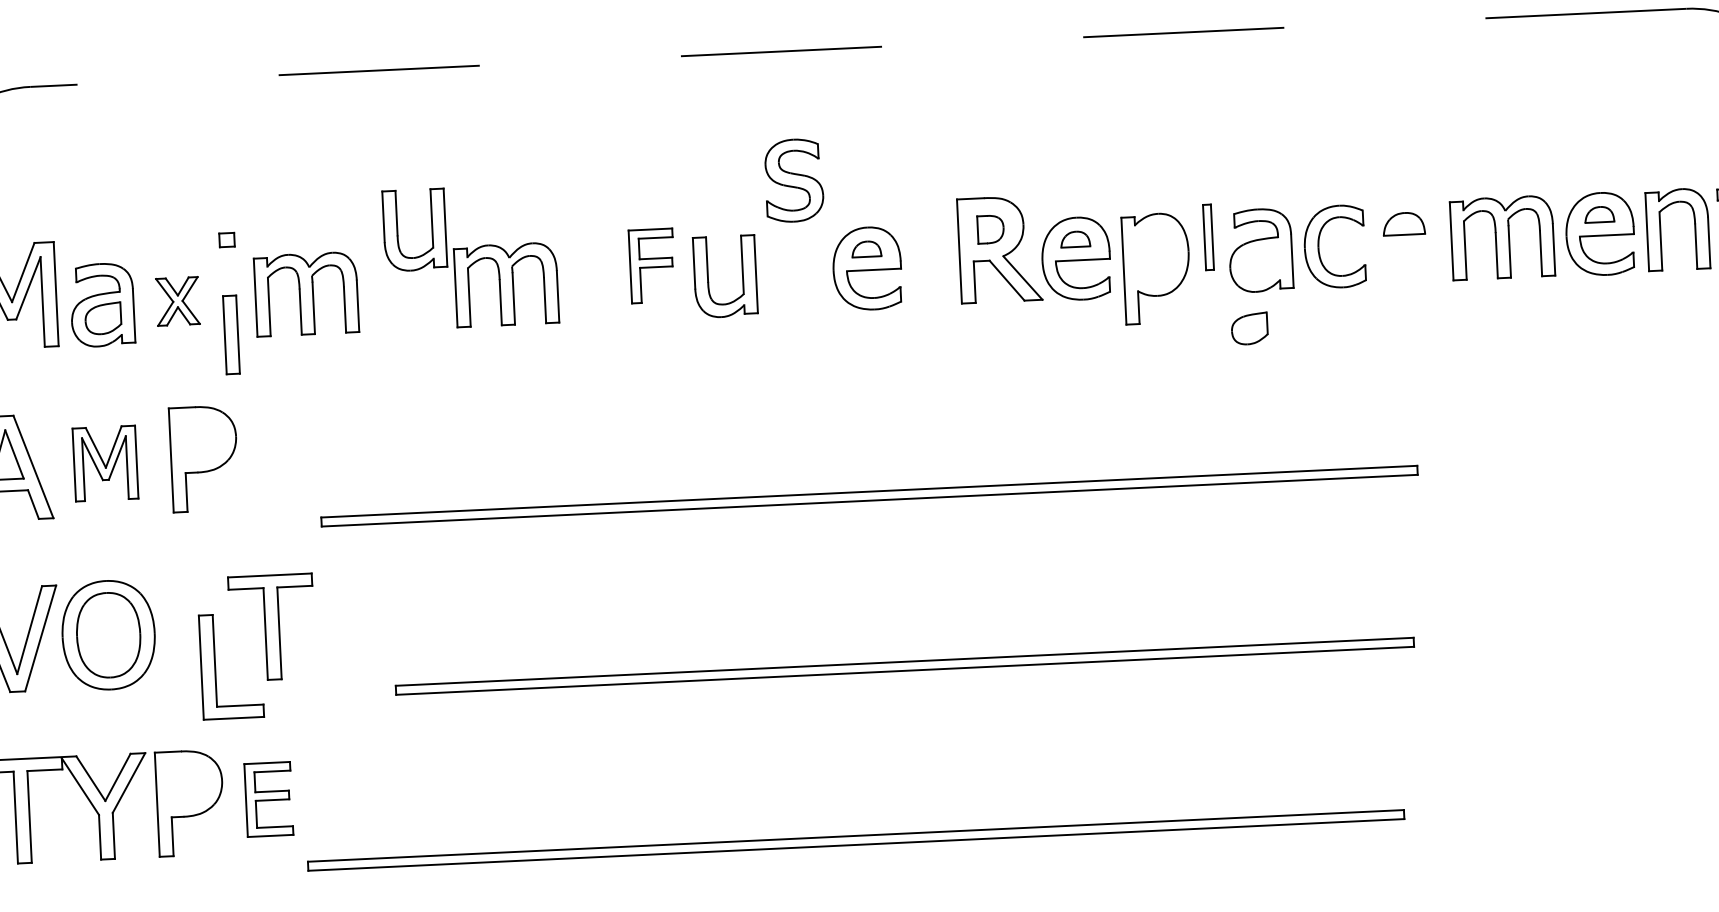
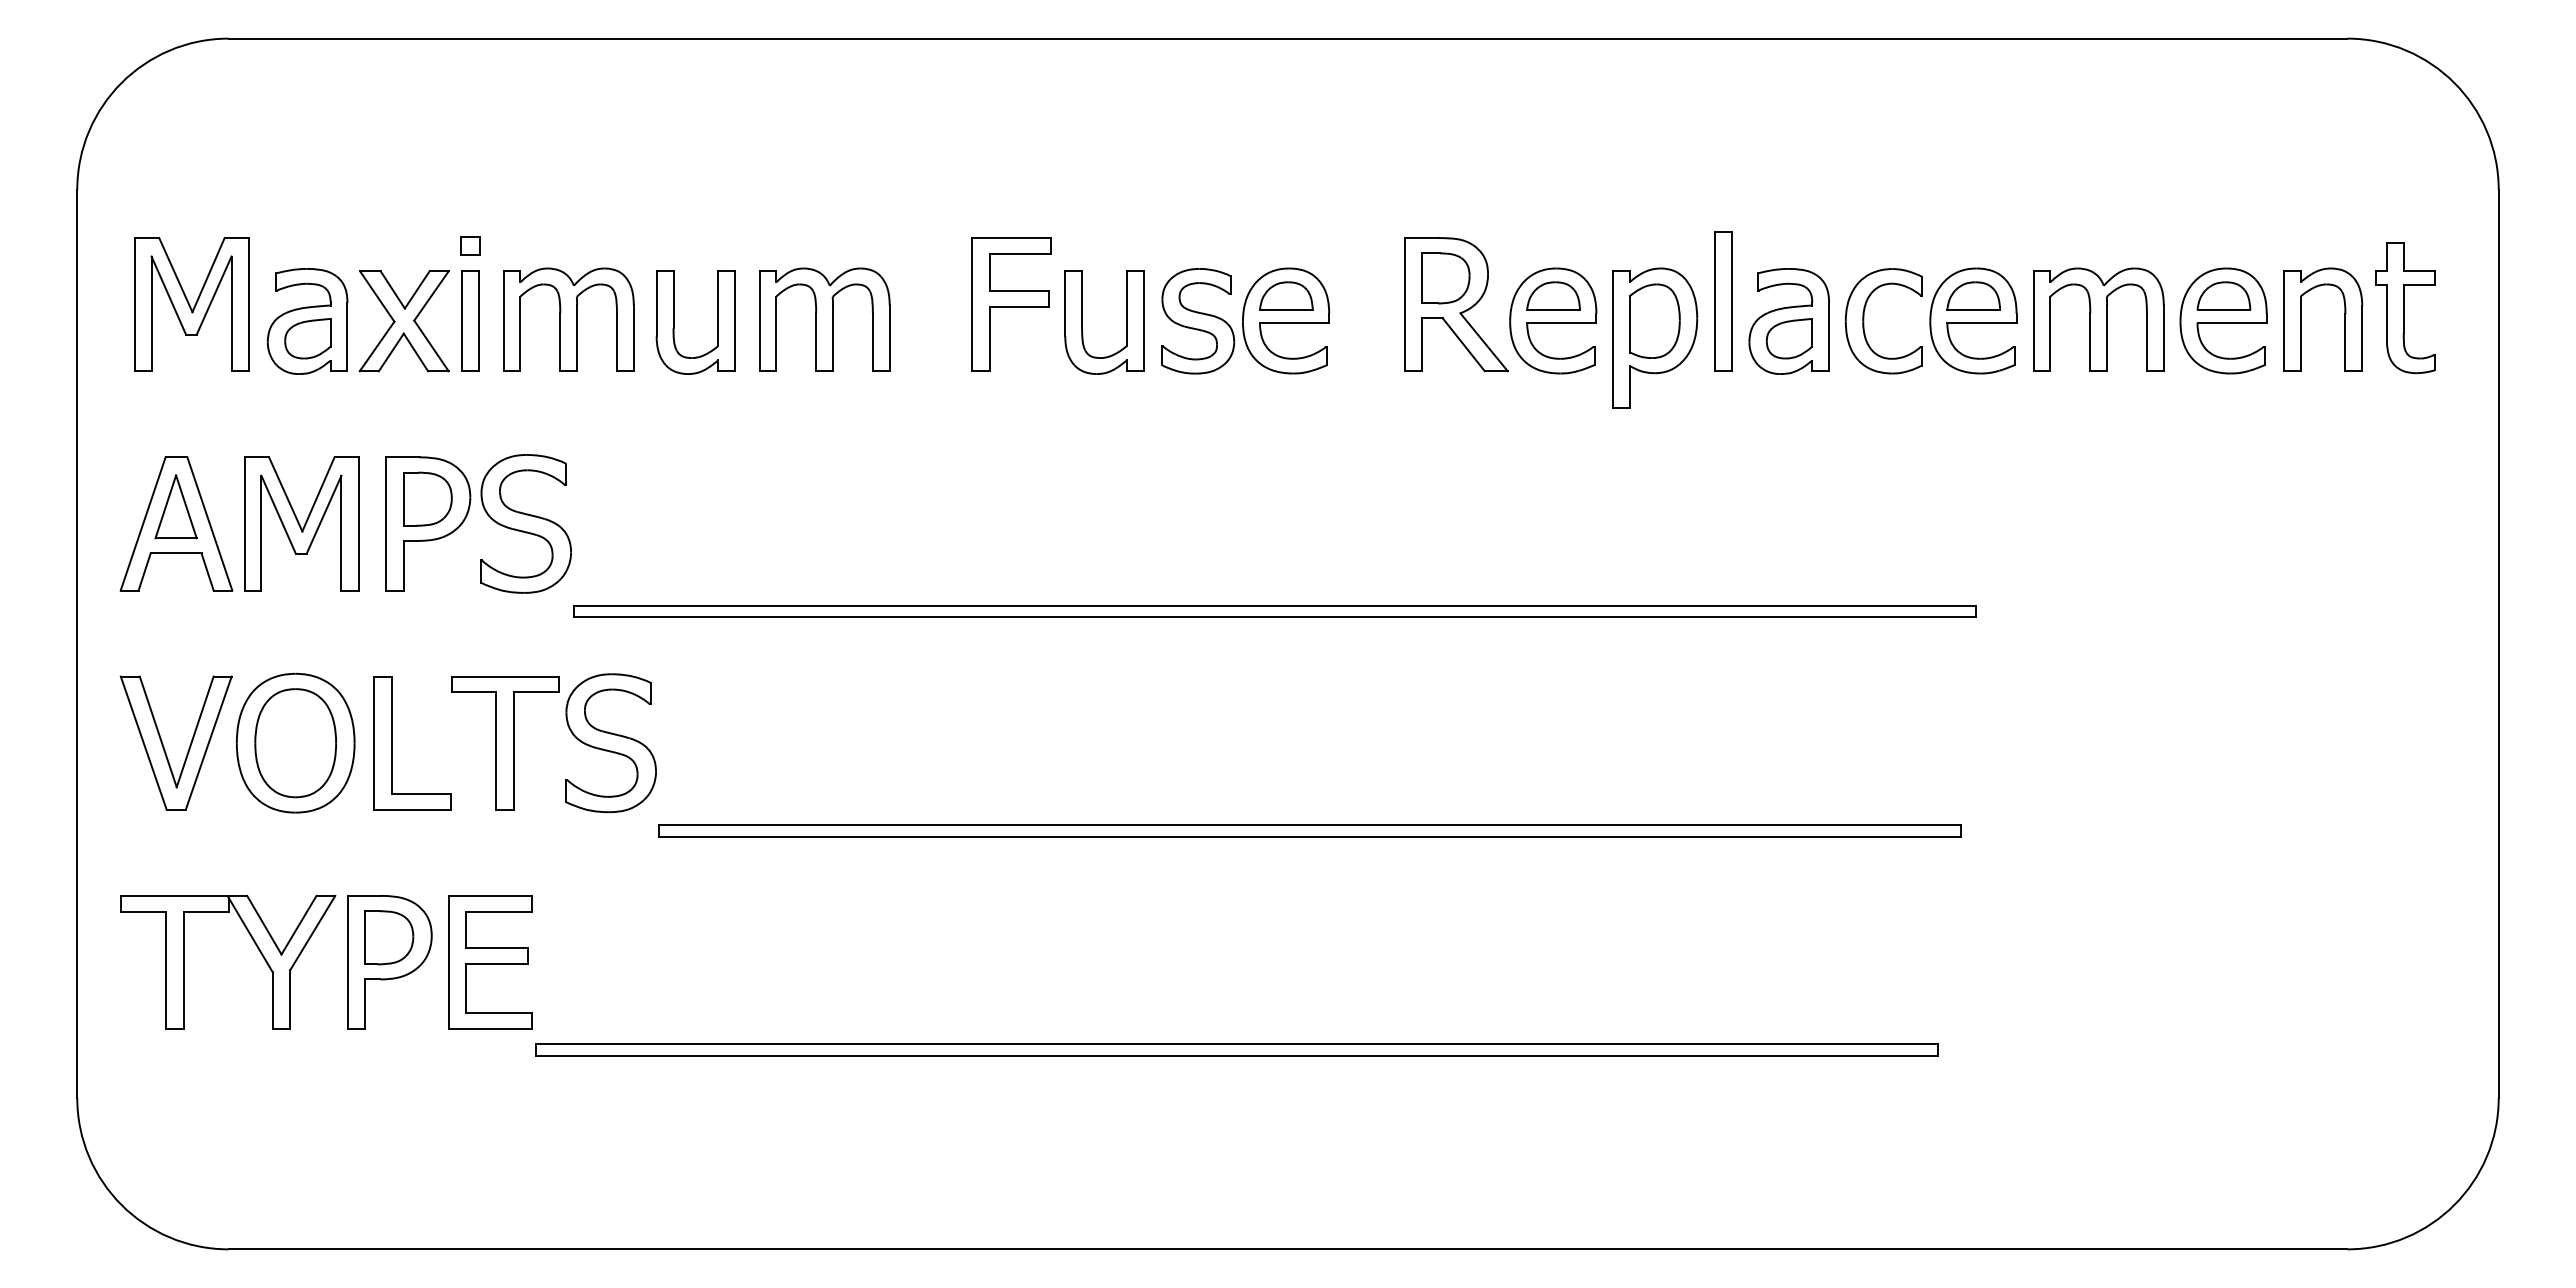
line: (858, 47) -> (1287, 38), dashed -> solid
part: (794, 180) -> (1198, 321), moved
part: (1599, 214) -> (2223, 295), size x1.43
part: (990, 229) -> (1445, 278), size x1.43
part: (398, 230) -> (674, 322), moved
part: (1208, 237) -> (1723, 301), size x1.67
part: (1075, 238) -> (1553, 295), size x1.43
part: (1404, 242) -> (1973, 320), added
part: (866, 248) -> (1286, 295), size x1.43
part: (1155, 254) -> (1654, 320), added
part: (652, 265) -> (1011, 304), size x1.43
part: (177, 301) -> (403, 321), size x1.67
part: (1249, 328) -> (1789, 338), moved
part: (231, 334) -> (470, 320), moved
part: (202, 439) -> (427, 498), added
part: (280, 455) -> (525, 523), added
part: (105, 463) -> (301, 523), size x1.43
part: (354, 623) -> (610, 743), added
part: (215, 667) -> (392, 743), moved
part: (189, 783) -> (389, 937), added
part: (269, 799) -> (490, 962), size x1.43

